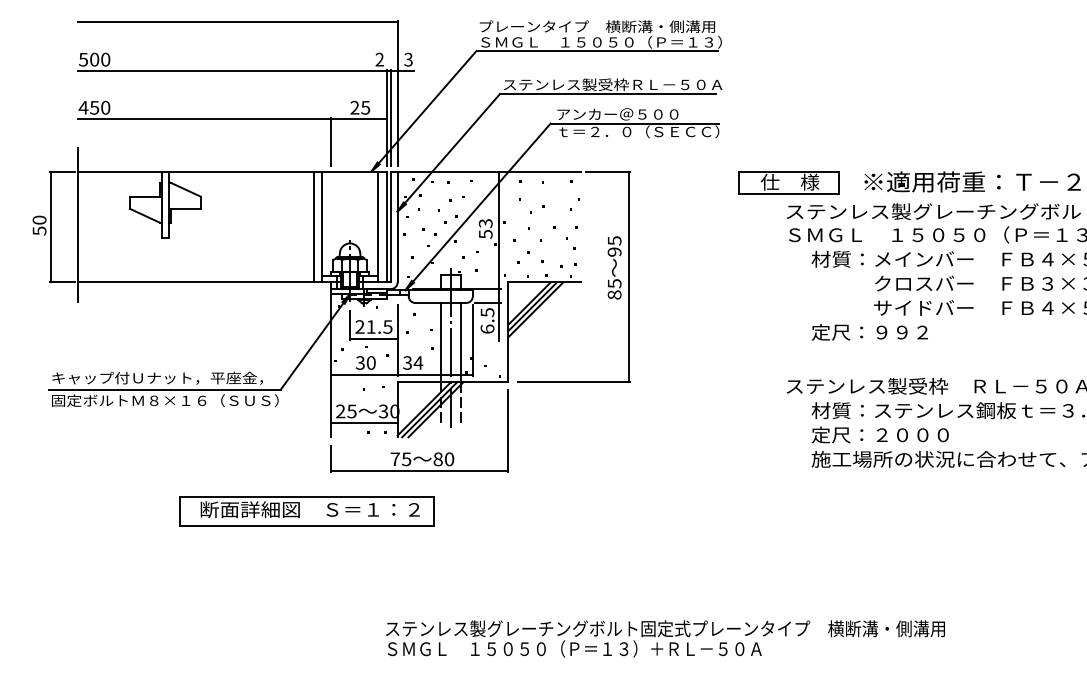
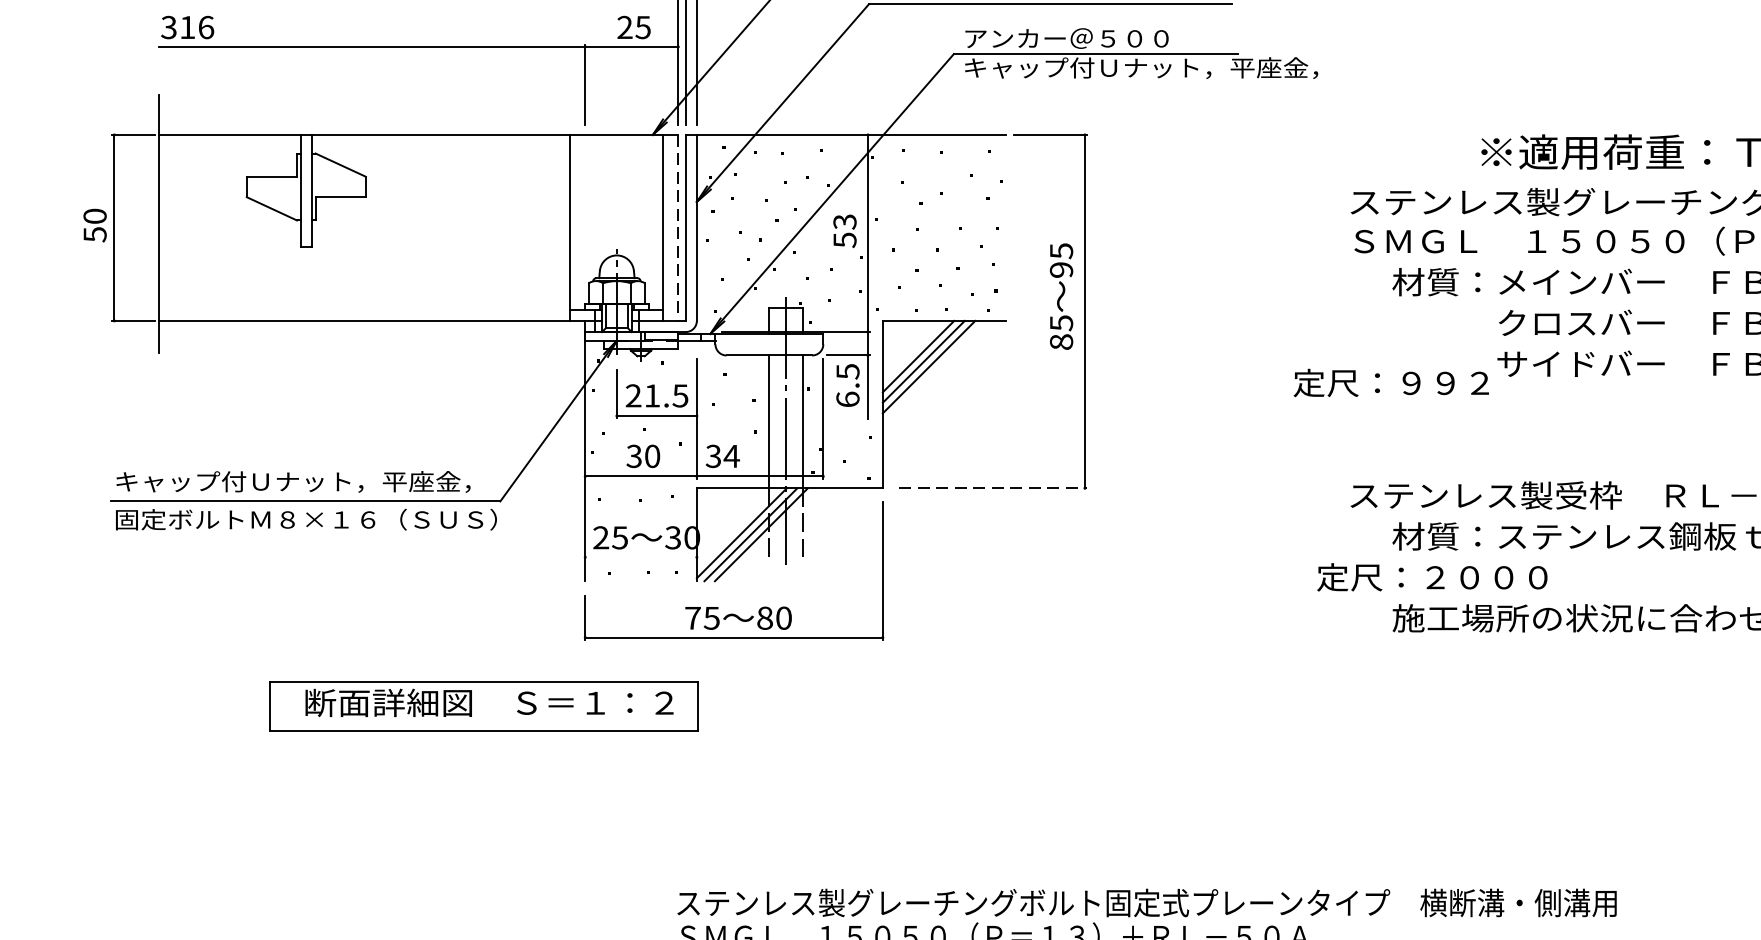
text: (94, 107) -> (187, 27), 450 -> 316
text: (662, 131) -> (1141, 67), ｔ＝２．０（ＳＥＣＣ） -> キャップ付Ｕナット，平座金，
part: (788, 182) -> (1353, 153), removed
line: (313, 226) -> (555, 226), removed
line: (386, 227) -> (678, 228), solid -> dashed
text: (869, 332) -> (1390, 383), moved
line: (574, 381) -> (994, 487), solid -> dashed
line: (364, 423) -> (641, 558), removed
text: (879, 434) -> (1430, 576), moved
part: (306, 511) -> (483, 705), moved

